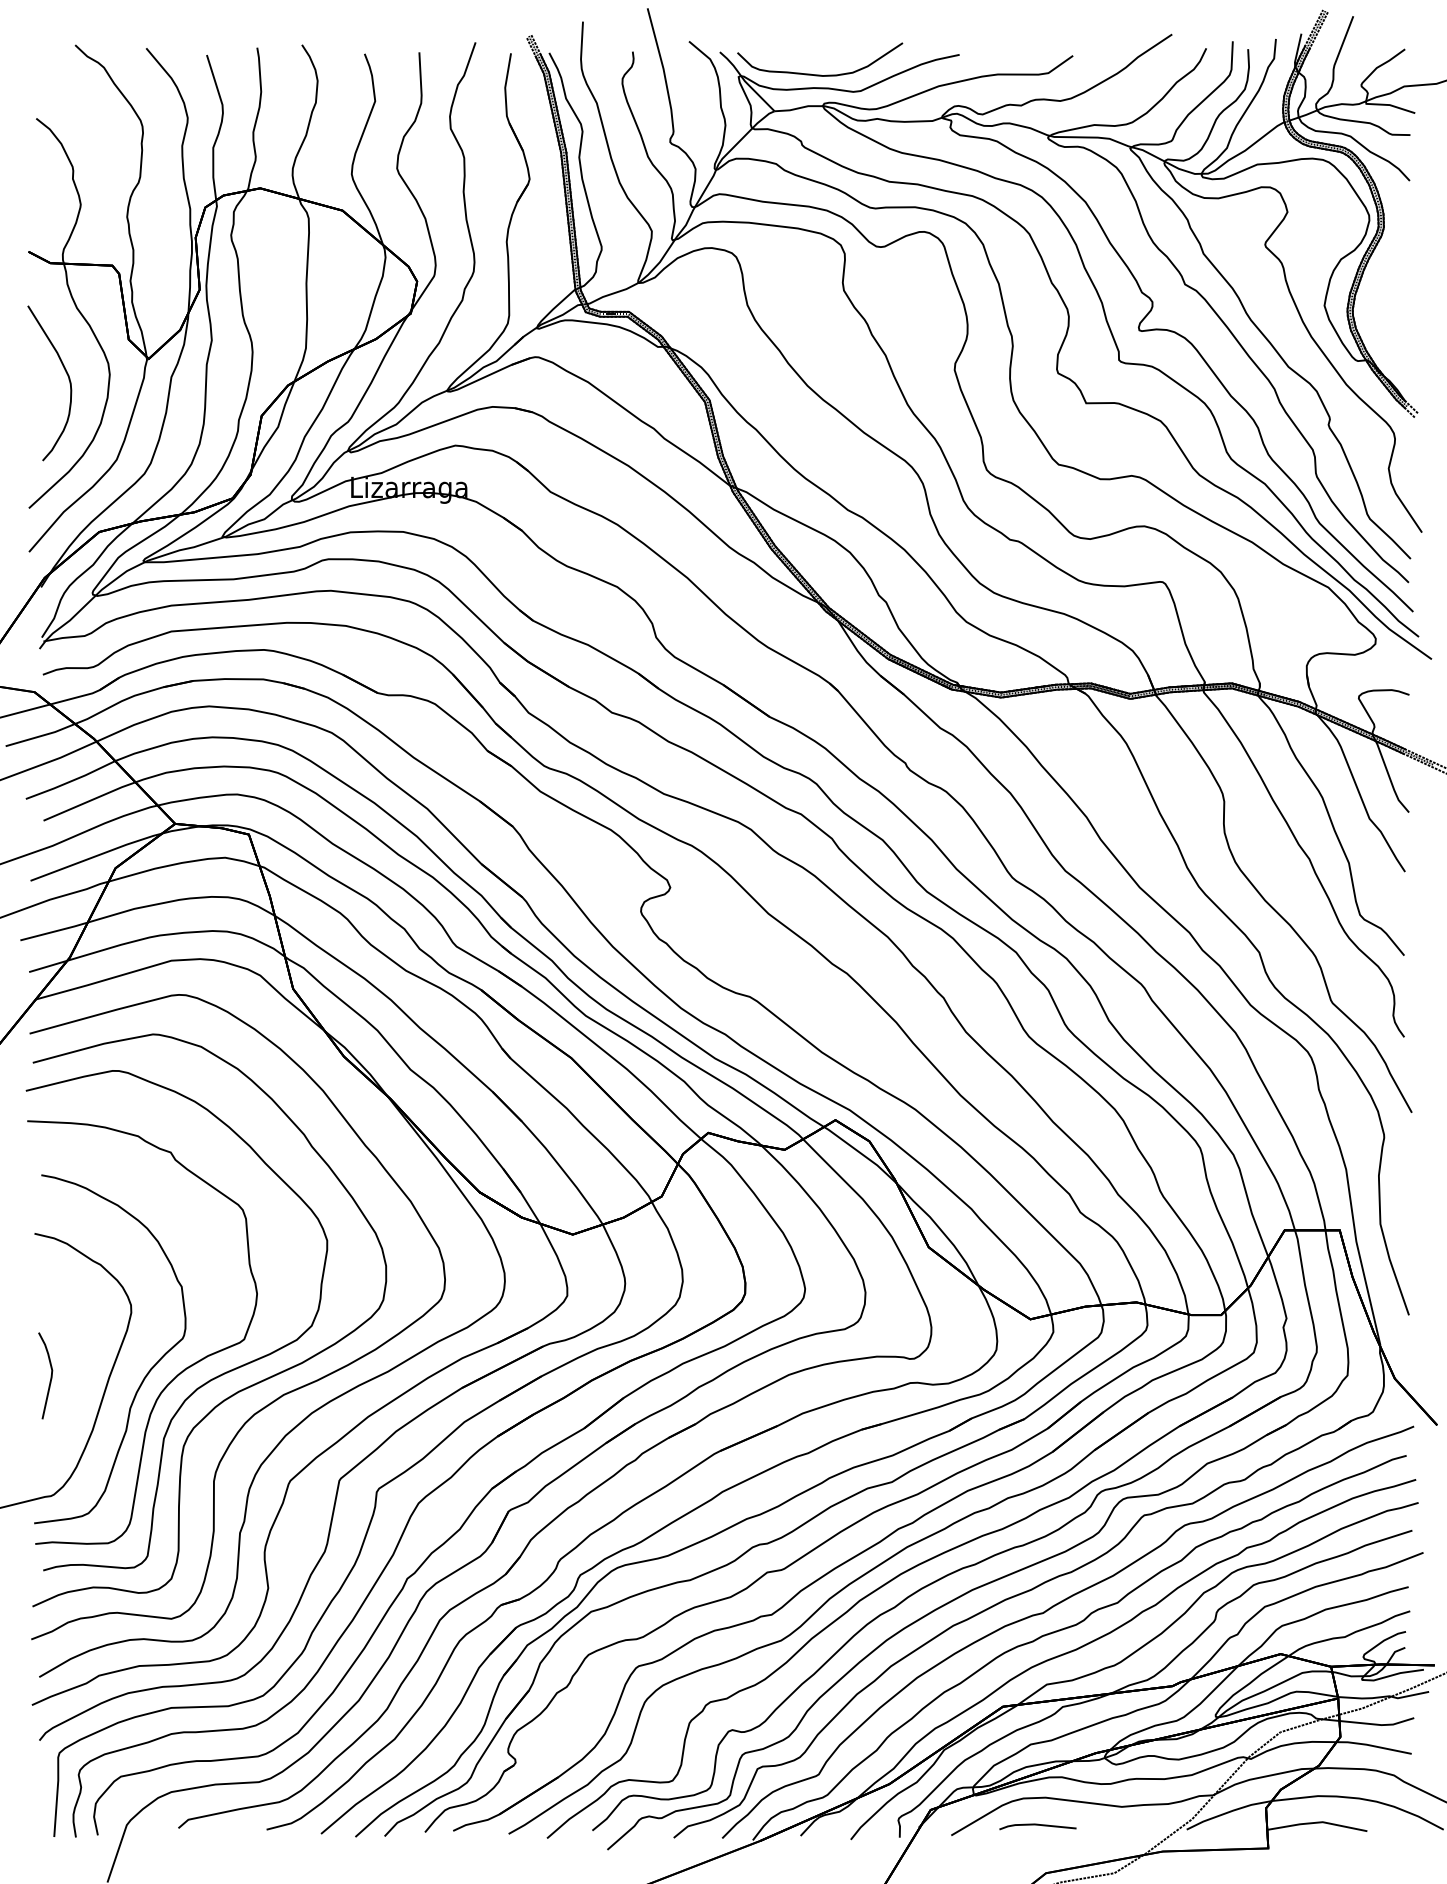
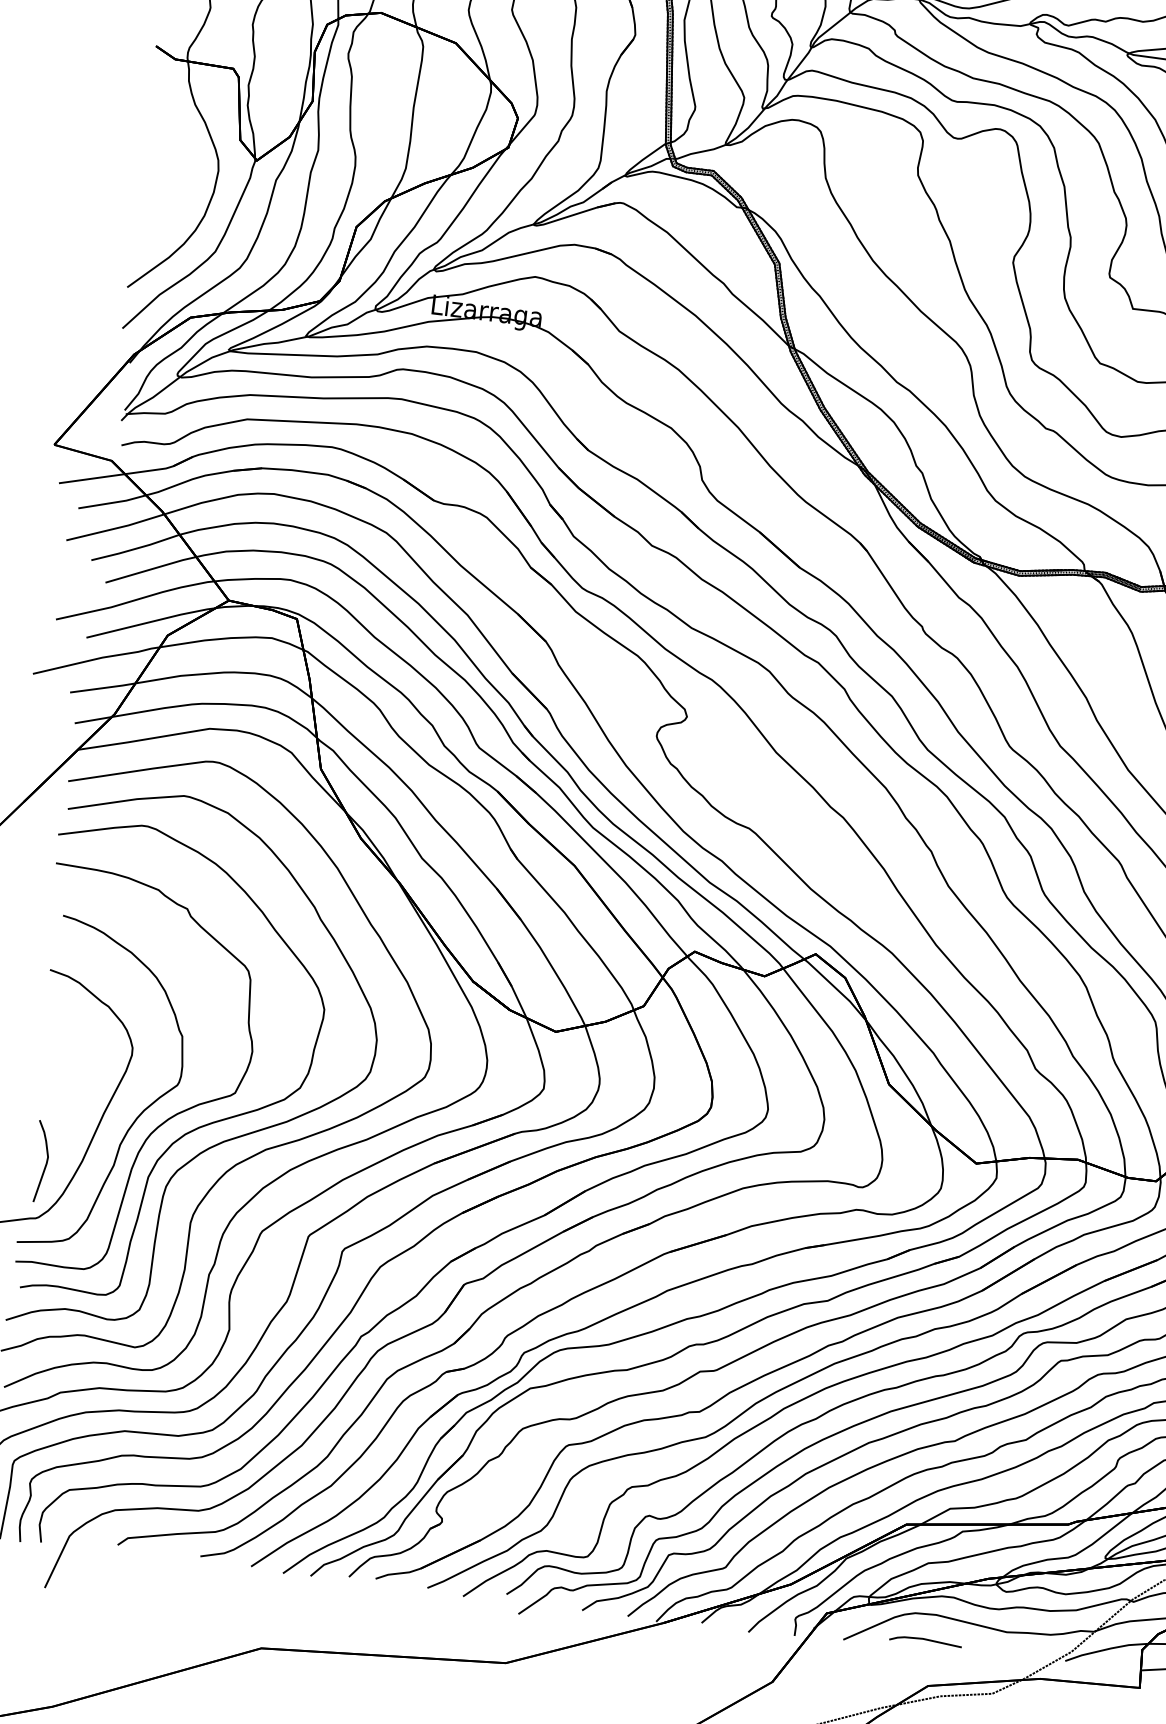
part: (66, 374) -> (177, 165), removed
part: (45, 1375) -> (41, 1161), moved

